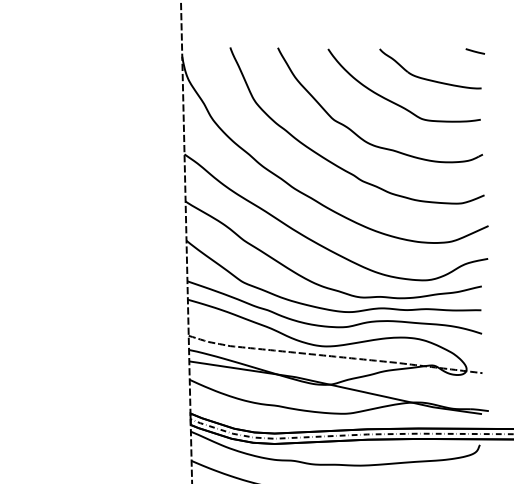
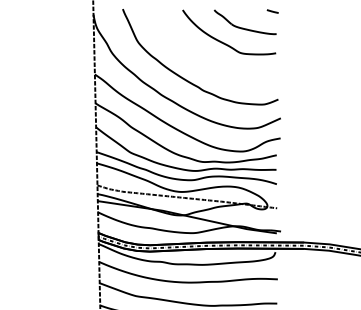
part: (353, 129) -> (198, 59), removed

